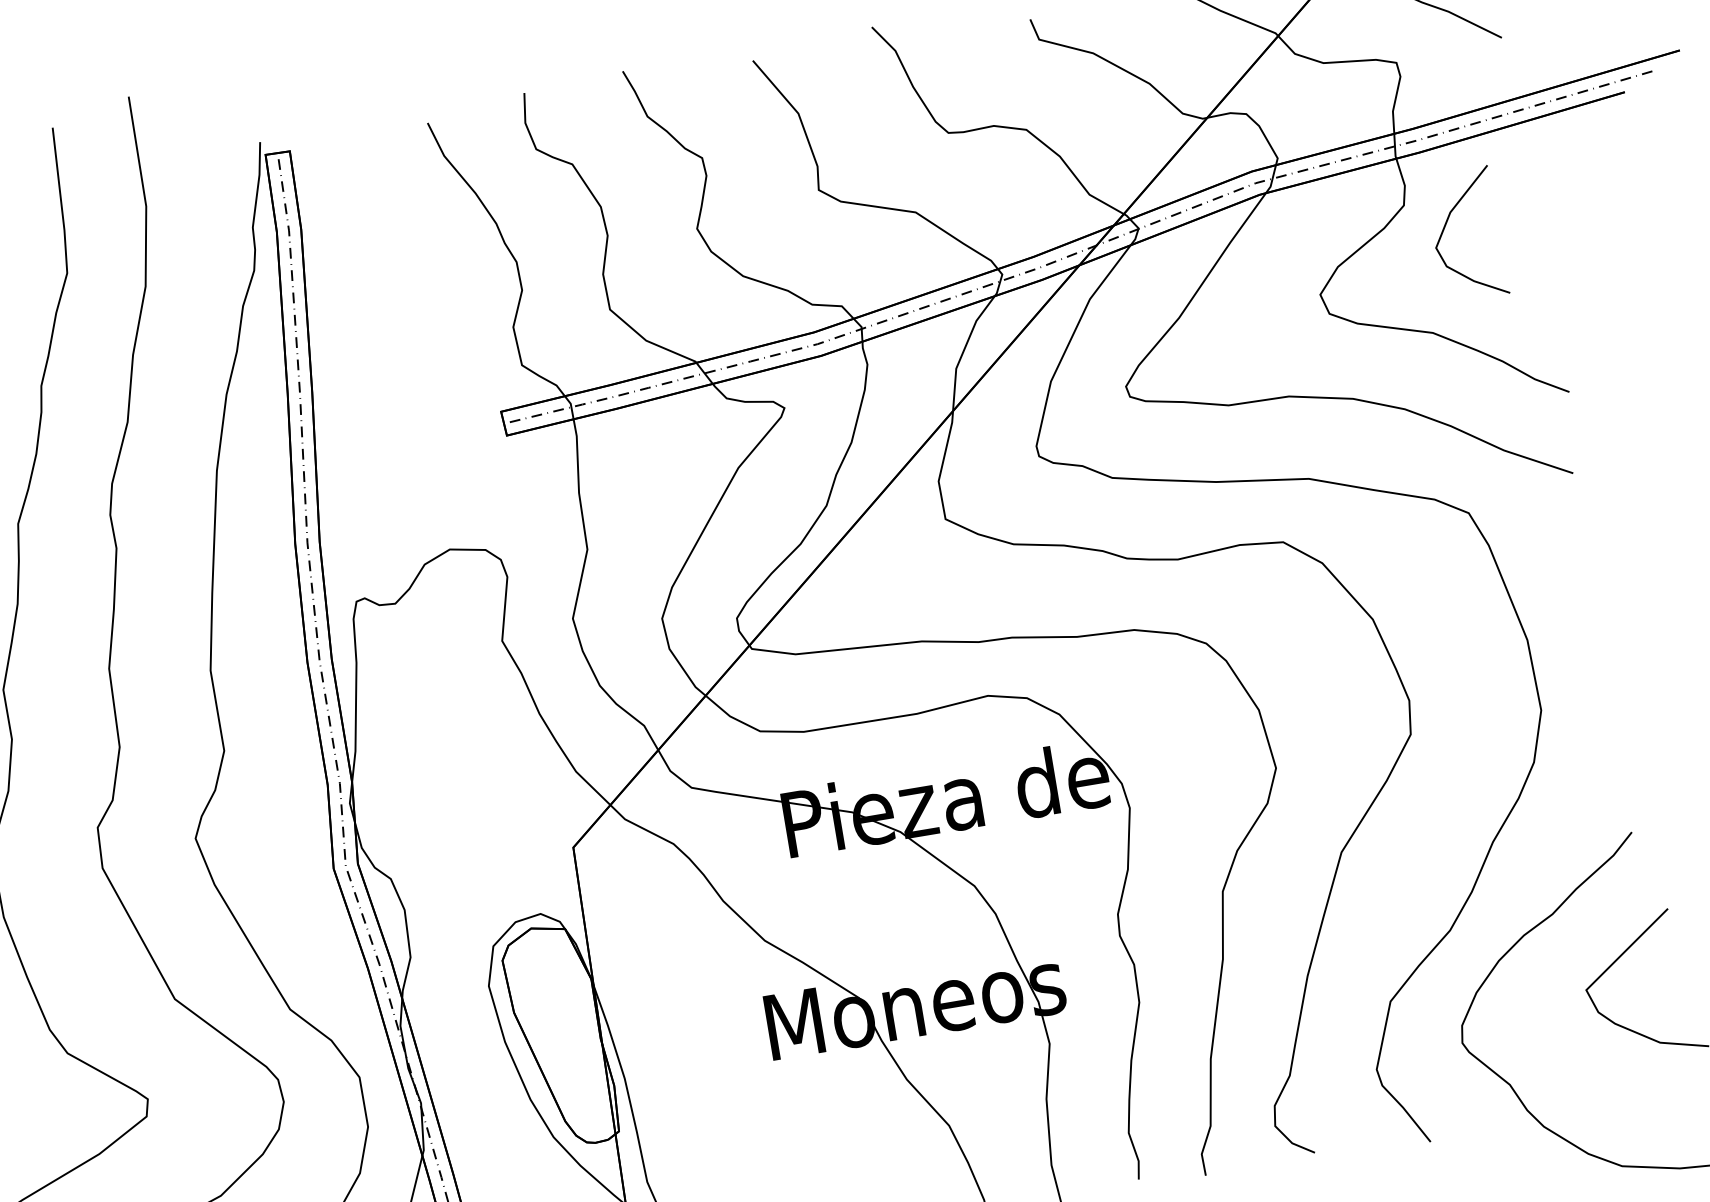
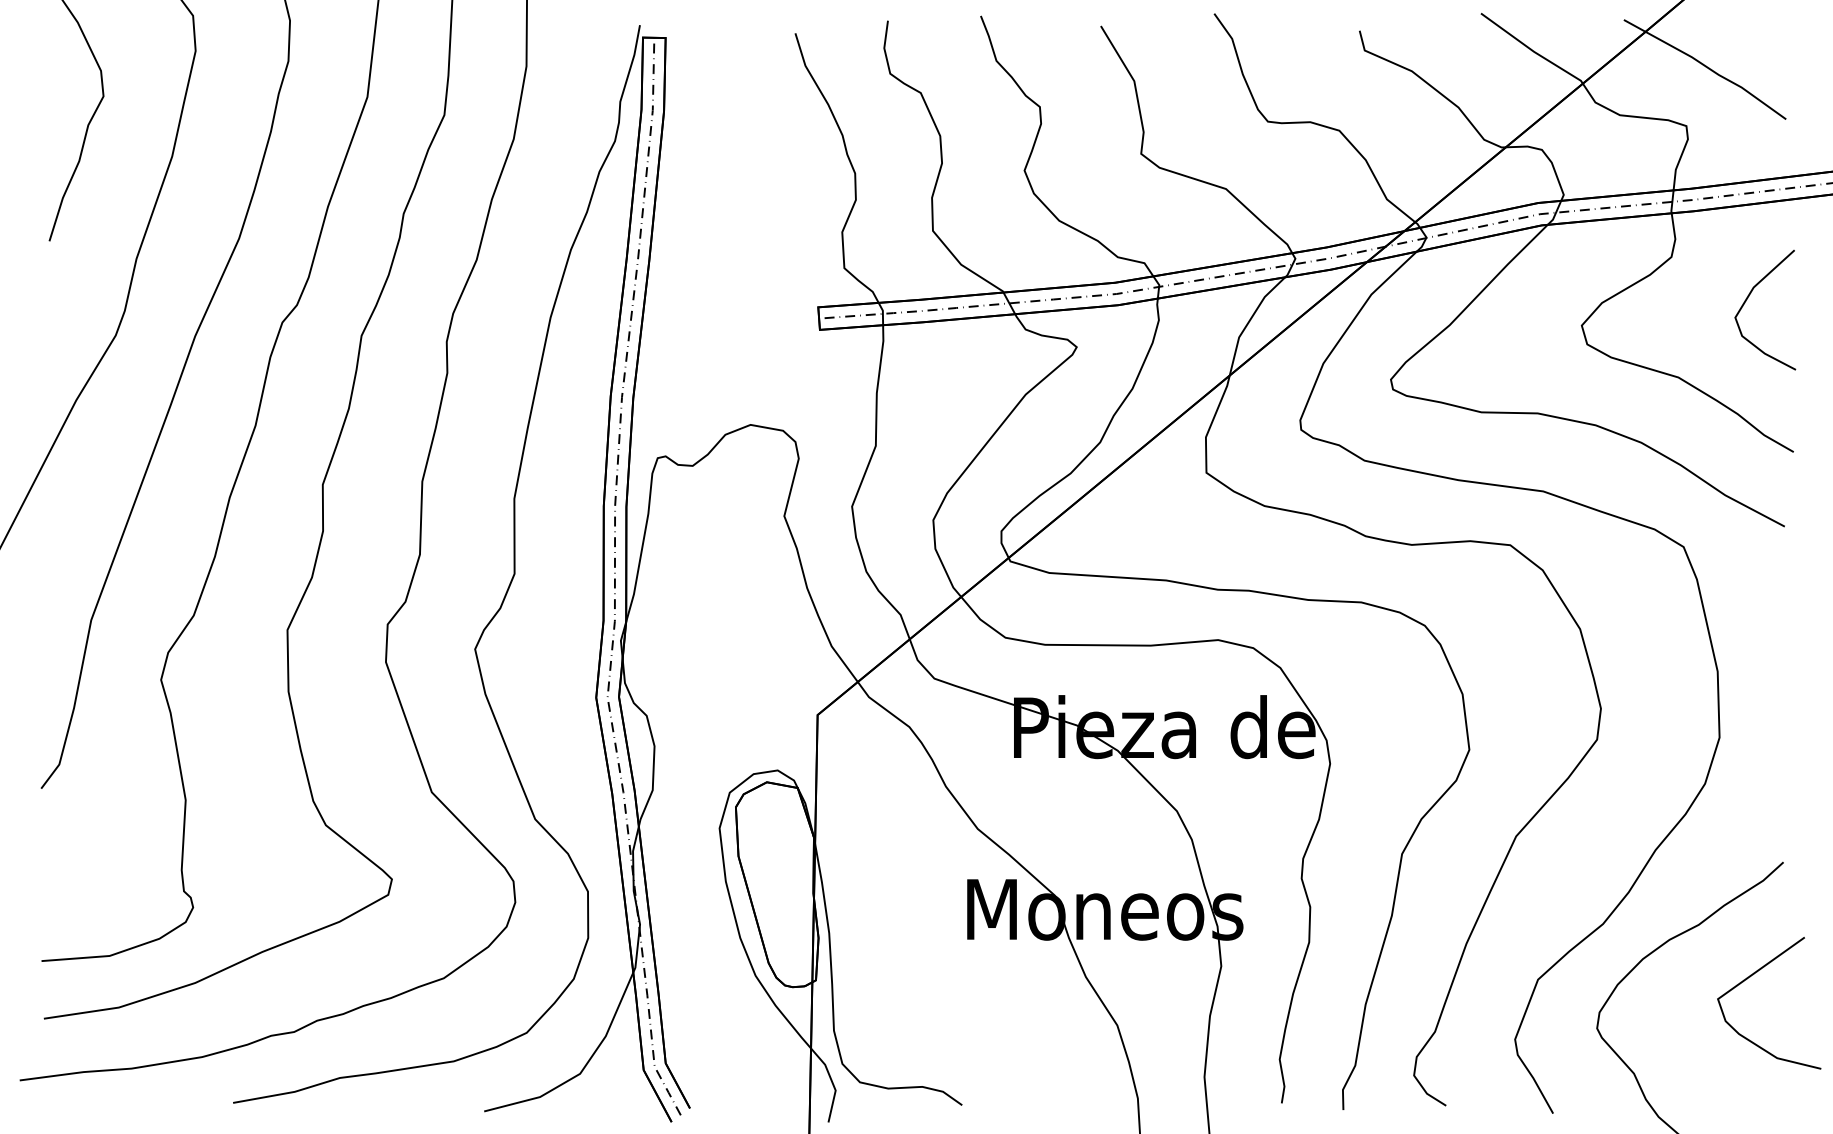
curve: (1446, 225) -> (1748, 298), moved

